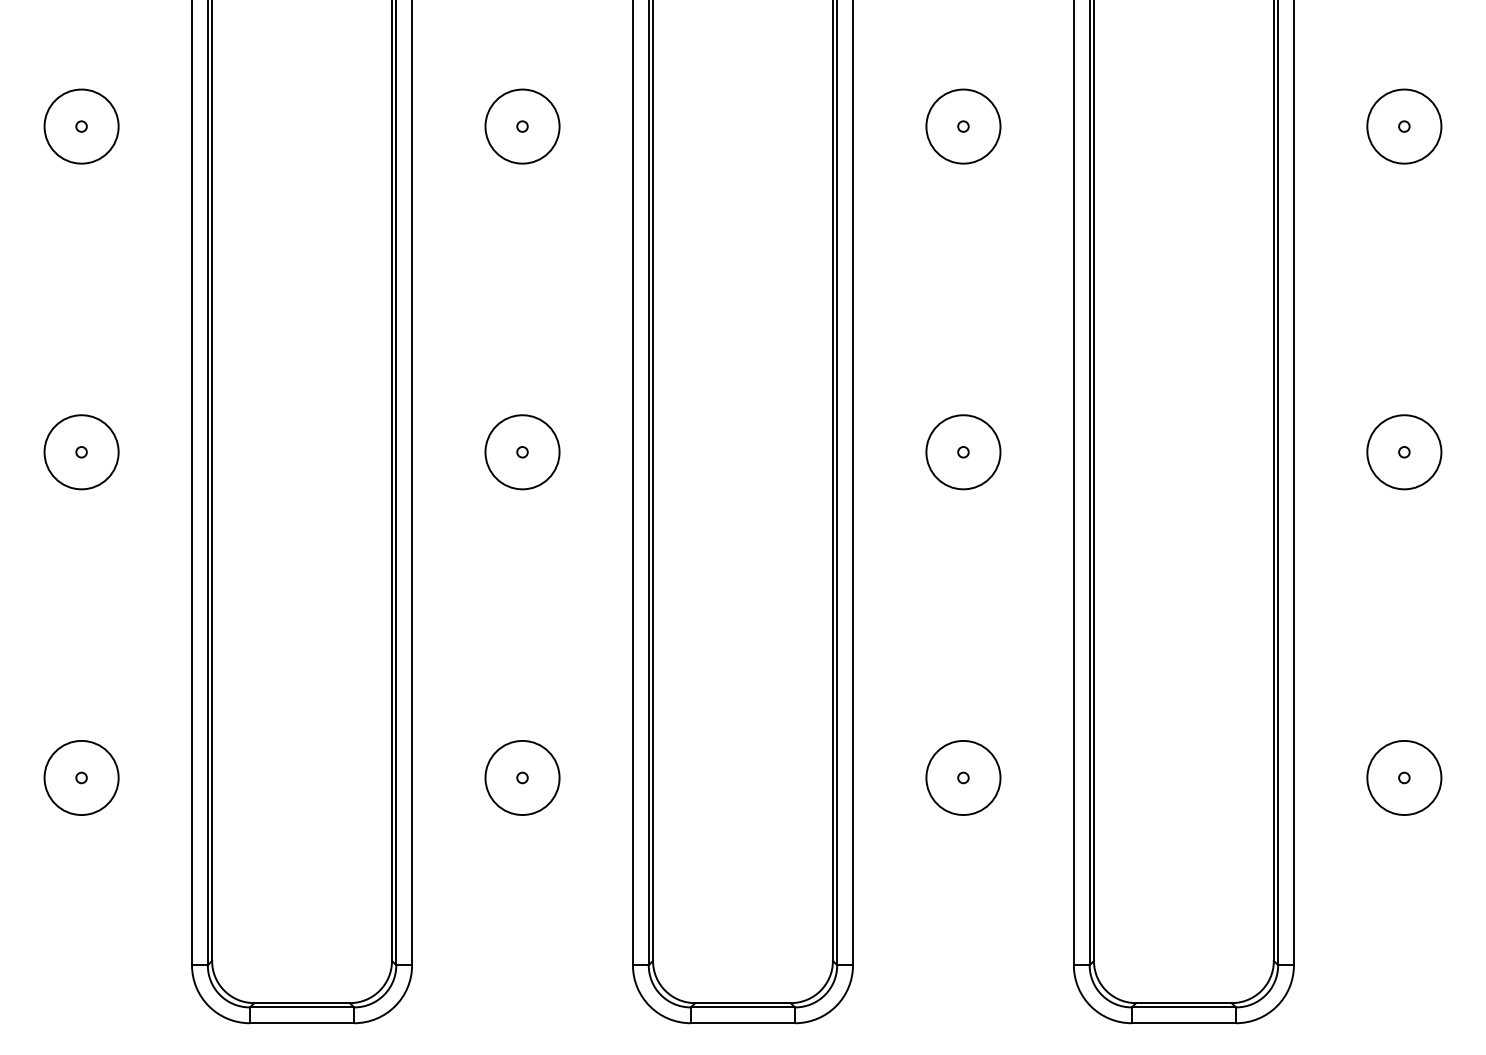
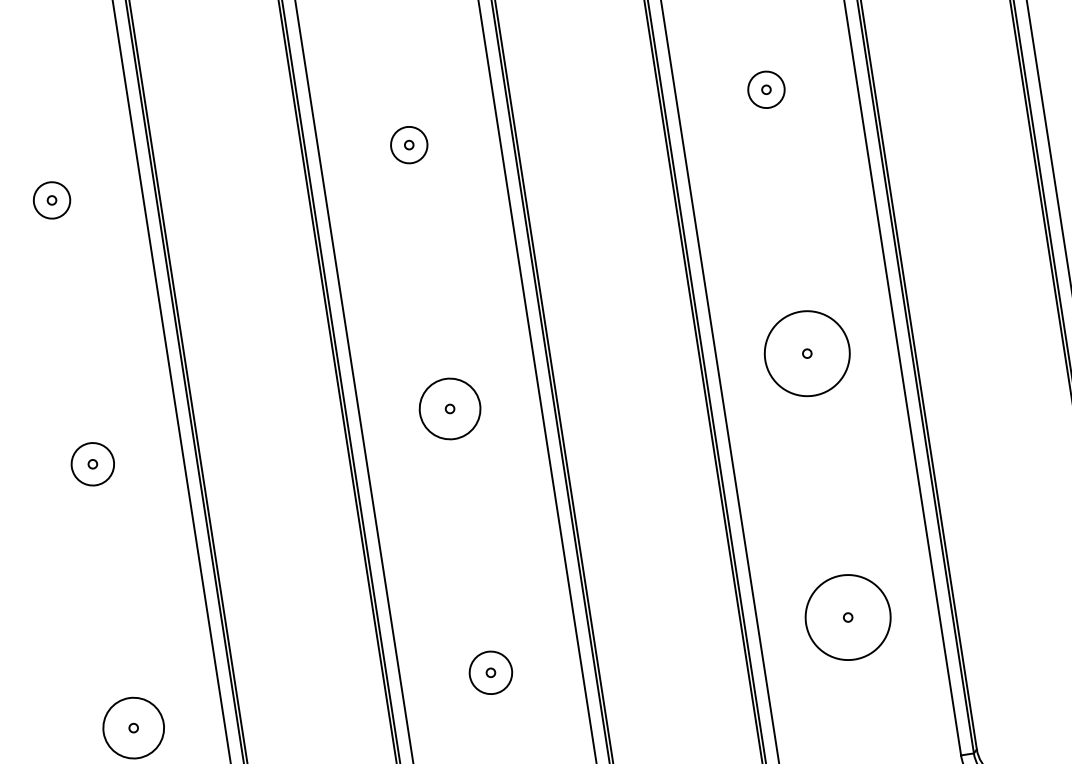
circle: (81, 126) -> (51, 200), size x0.6
circle: (522, 126) -> (409, 145), size x0.6
circle: (963, 126) -> (766, 89), size x0.6
circle: (81, 452) -> (92, 464), size x0.7
circle: (963, 452) -> (807, 353), size x1.4
circle: (522, 777) -> (490, 672), size x0.7
circle: (963, 777) -> (848, 617), size x1.4

